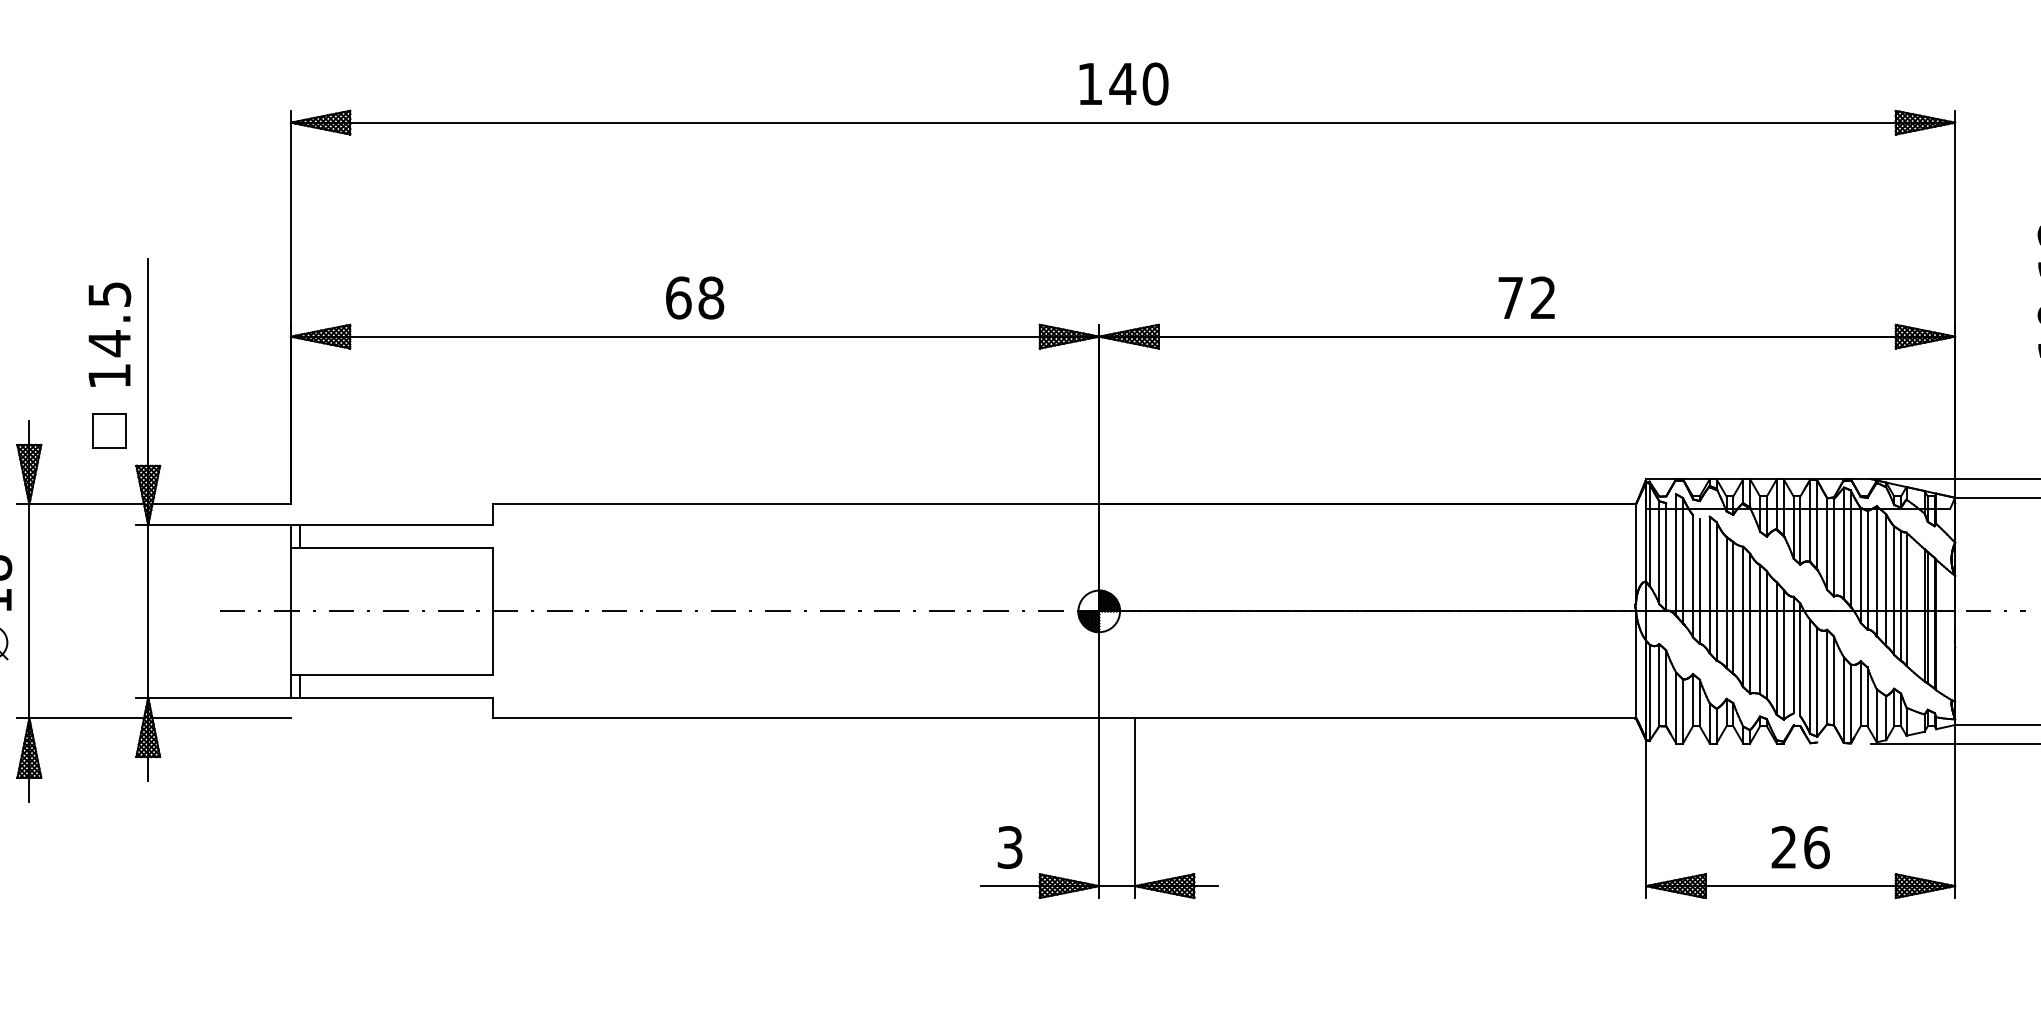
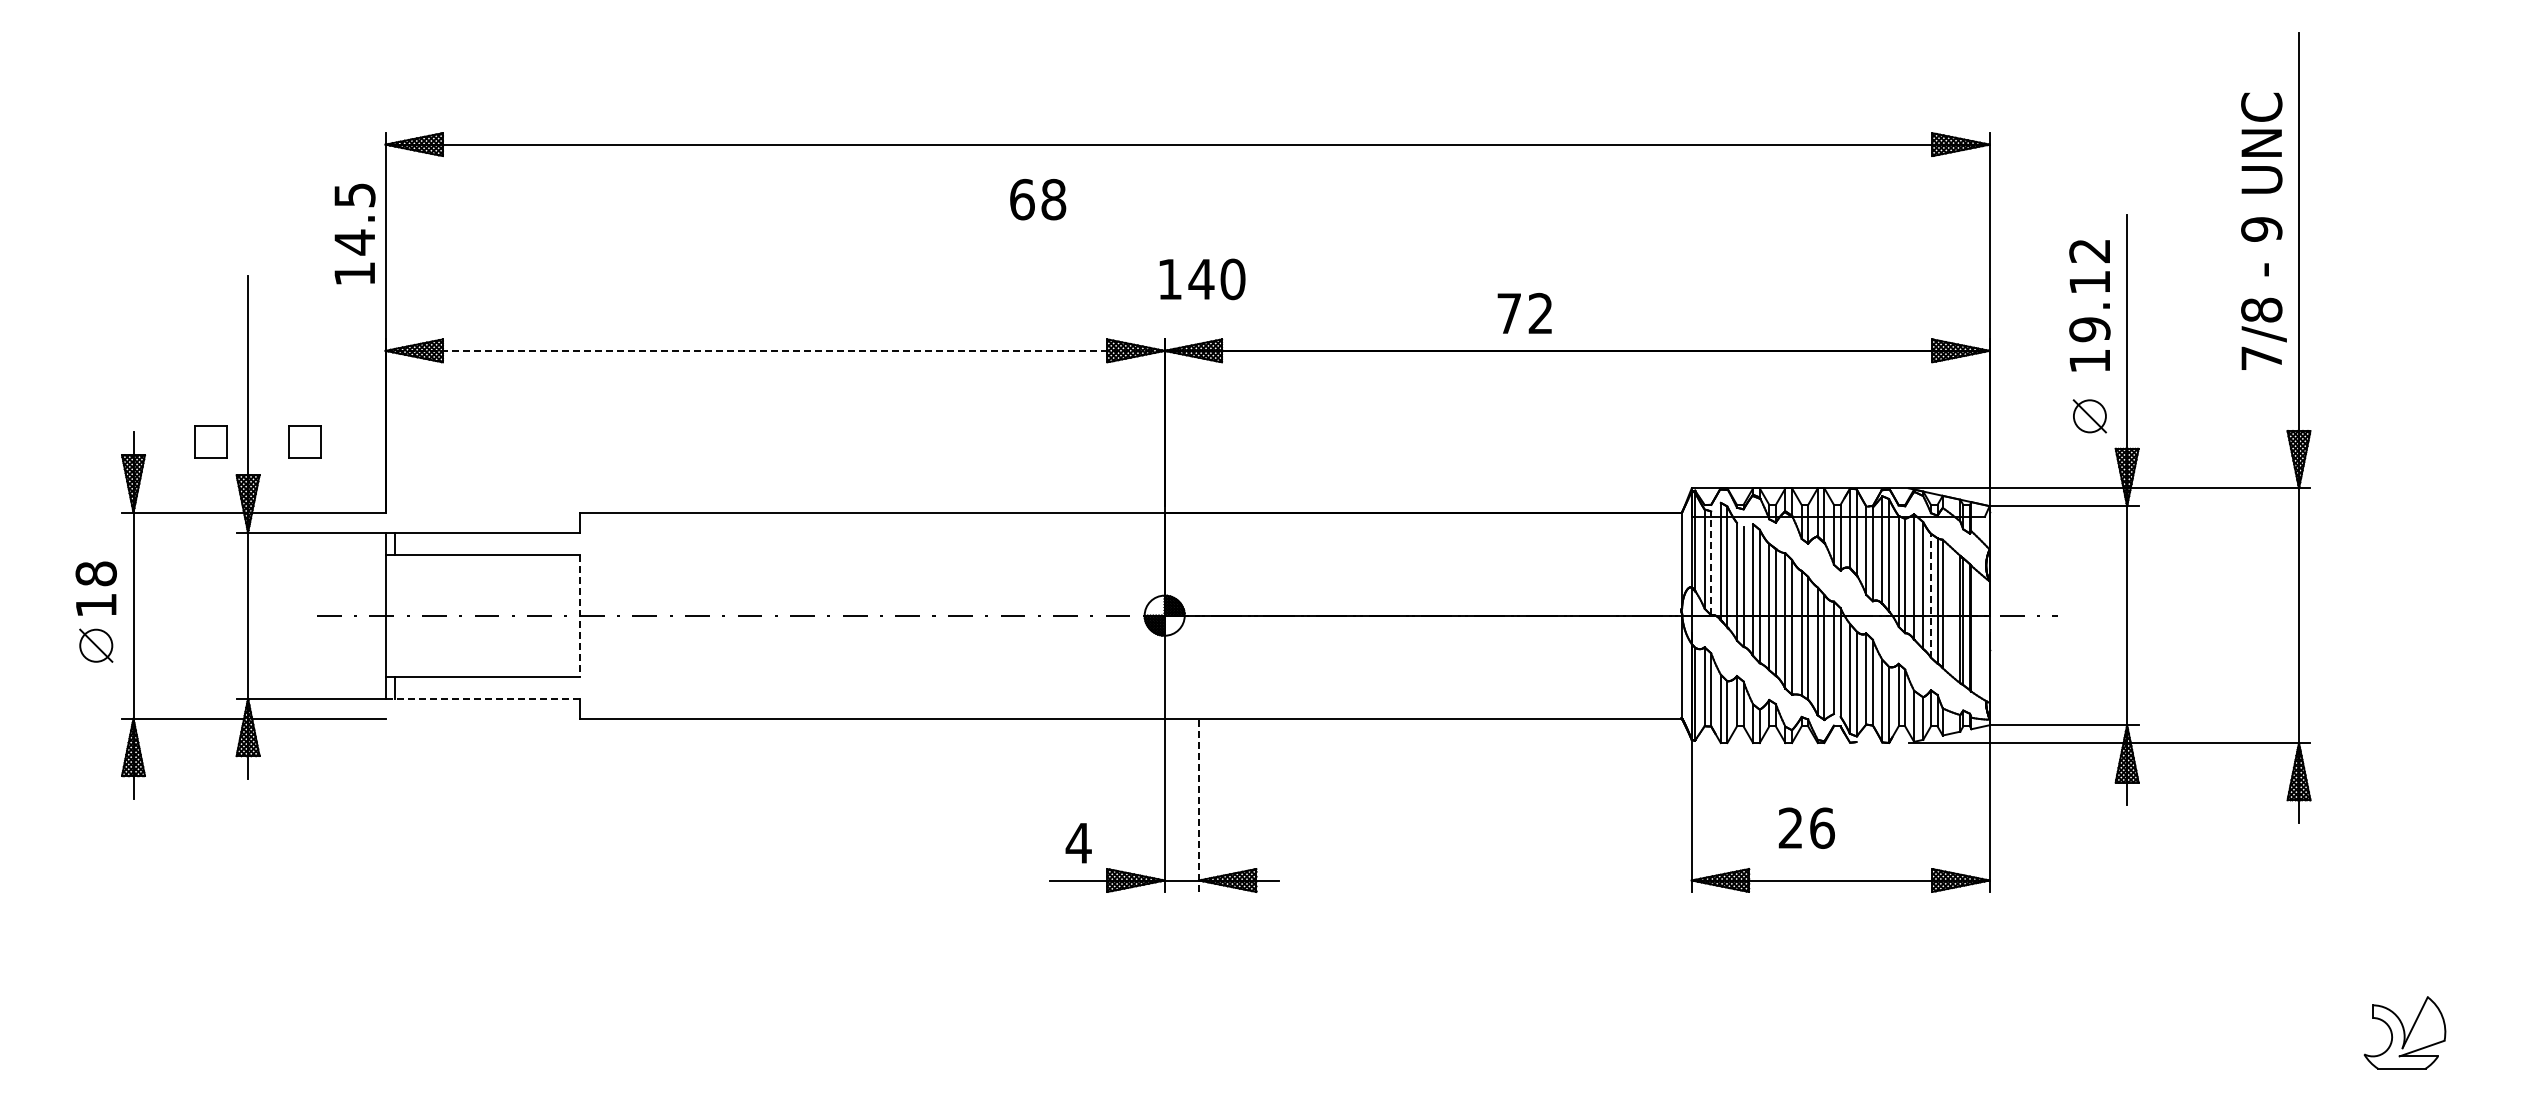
text: (1123, 84) -> (1202, 279), moved
text: (1526, 296) -> (1524, 312), moved
text: (695, 297) -> (1038, 199), moved
text: (109, 334) -> (354, 233), moved
line: (695, 336) -> (775, 350), solid -> dashed
part: (206, 430) -> (304, 441), added
line: (1666, 557) -> (1711, 563), solid -> dashed
line: (1893, 590) -> (1930, 595), solid -> dashed
line: (493, 612) -> (580, 616), solid -> dashed
line: (392, 697) -> (483, 698), solid -> dashed
line: (1135, 808) -> (1199, 805), solid -> dashed
text: (1009, 846) -> (1078, 842), 3 -> 4
text: (1800, 846) -> (1806, 827), moved

